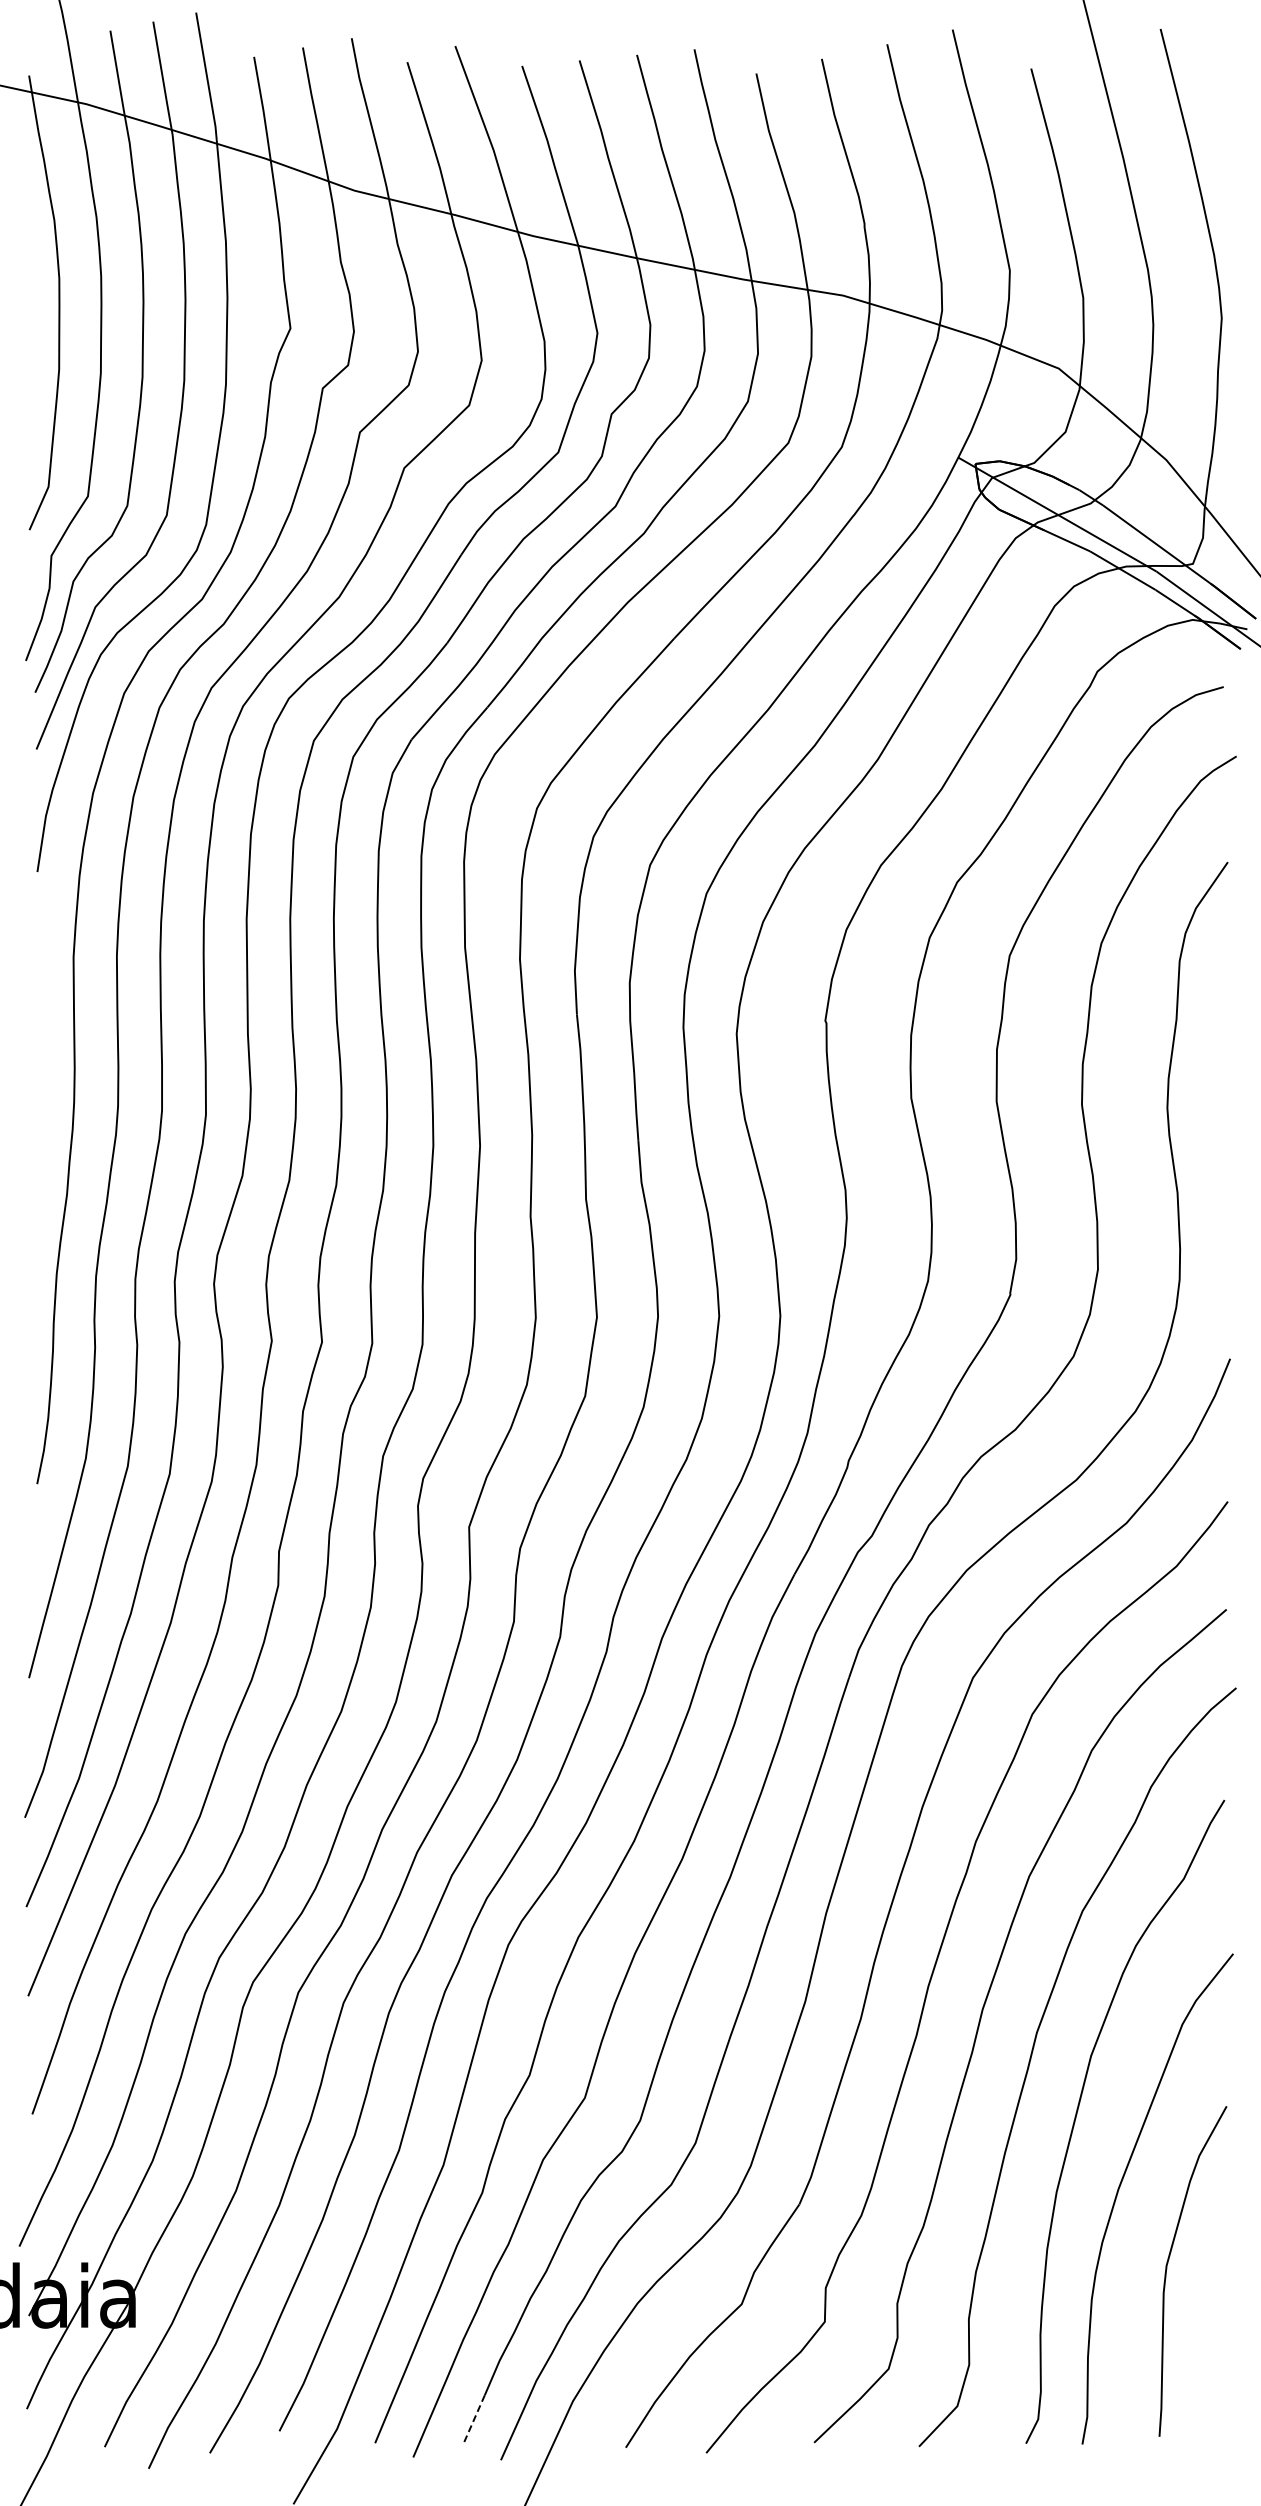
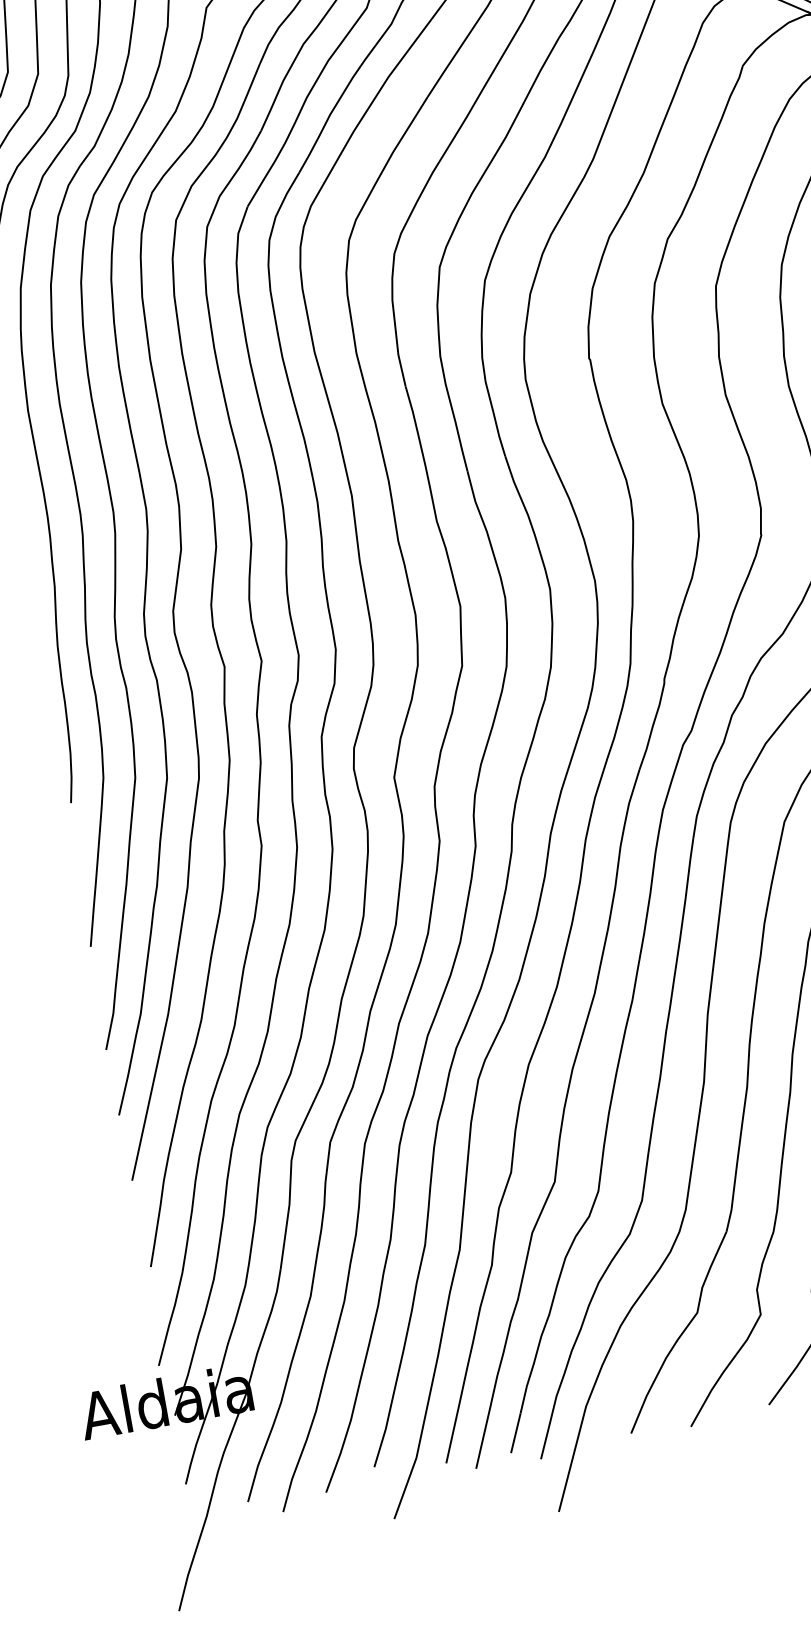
line: (473, 2420) -> (515, 1433), dashed -> solid

